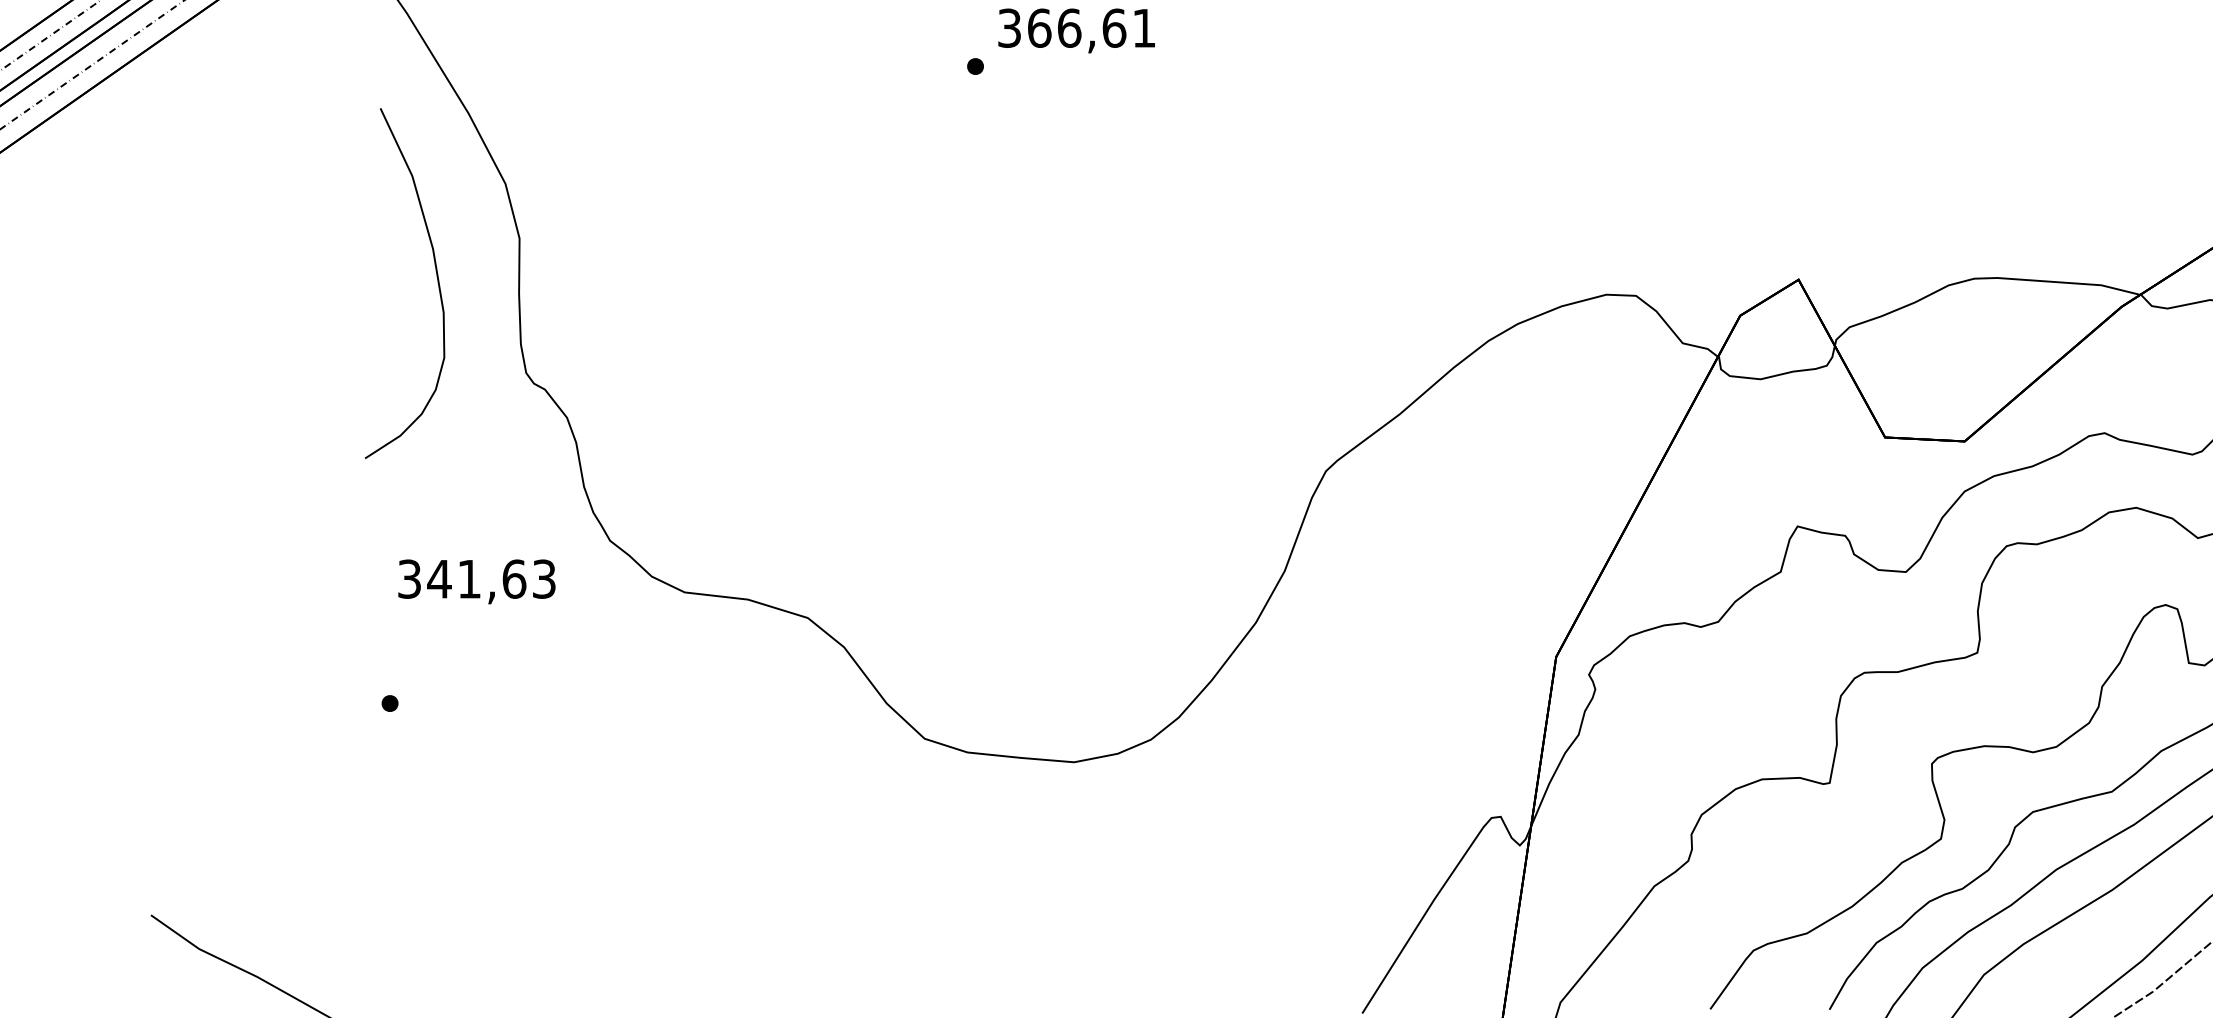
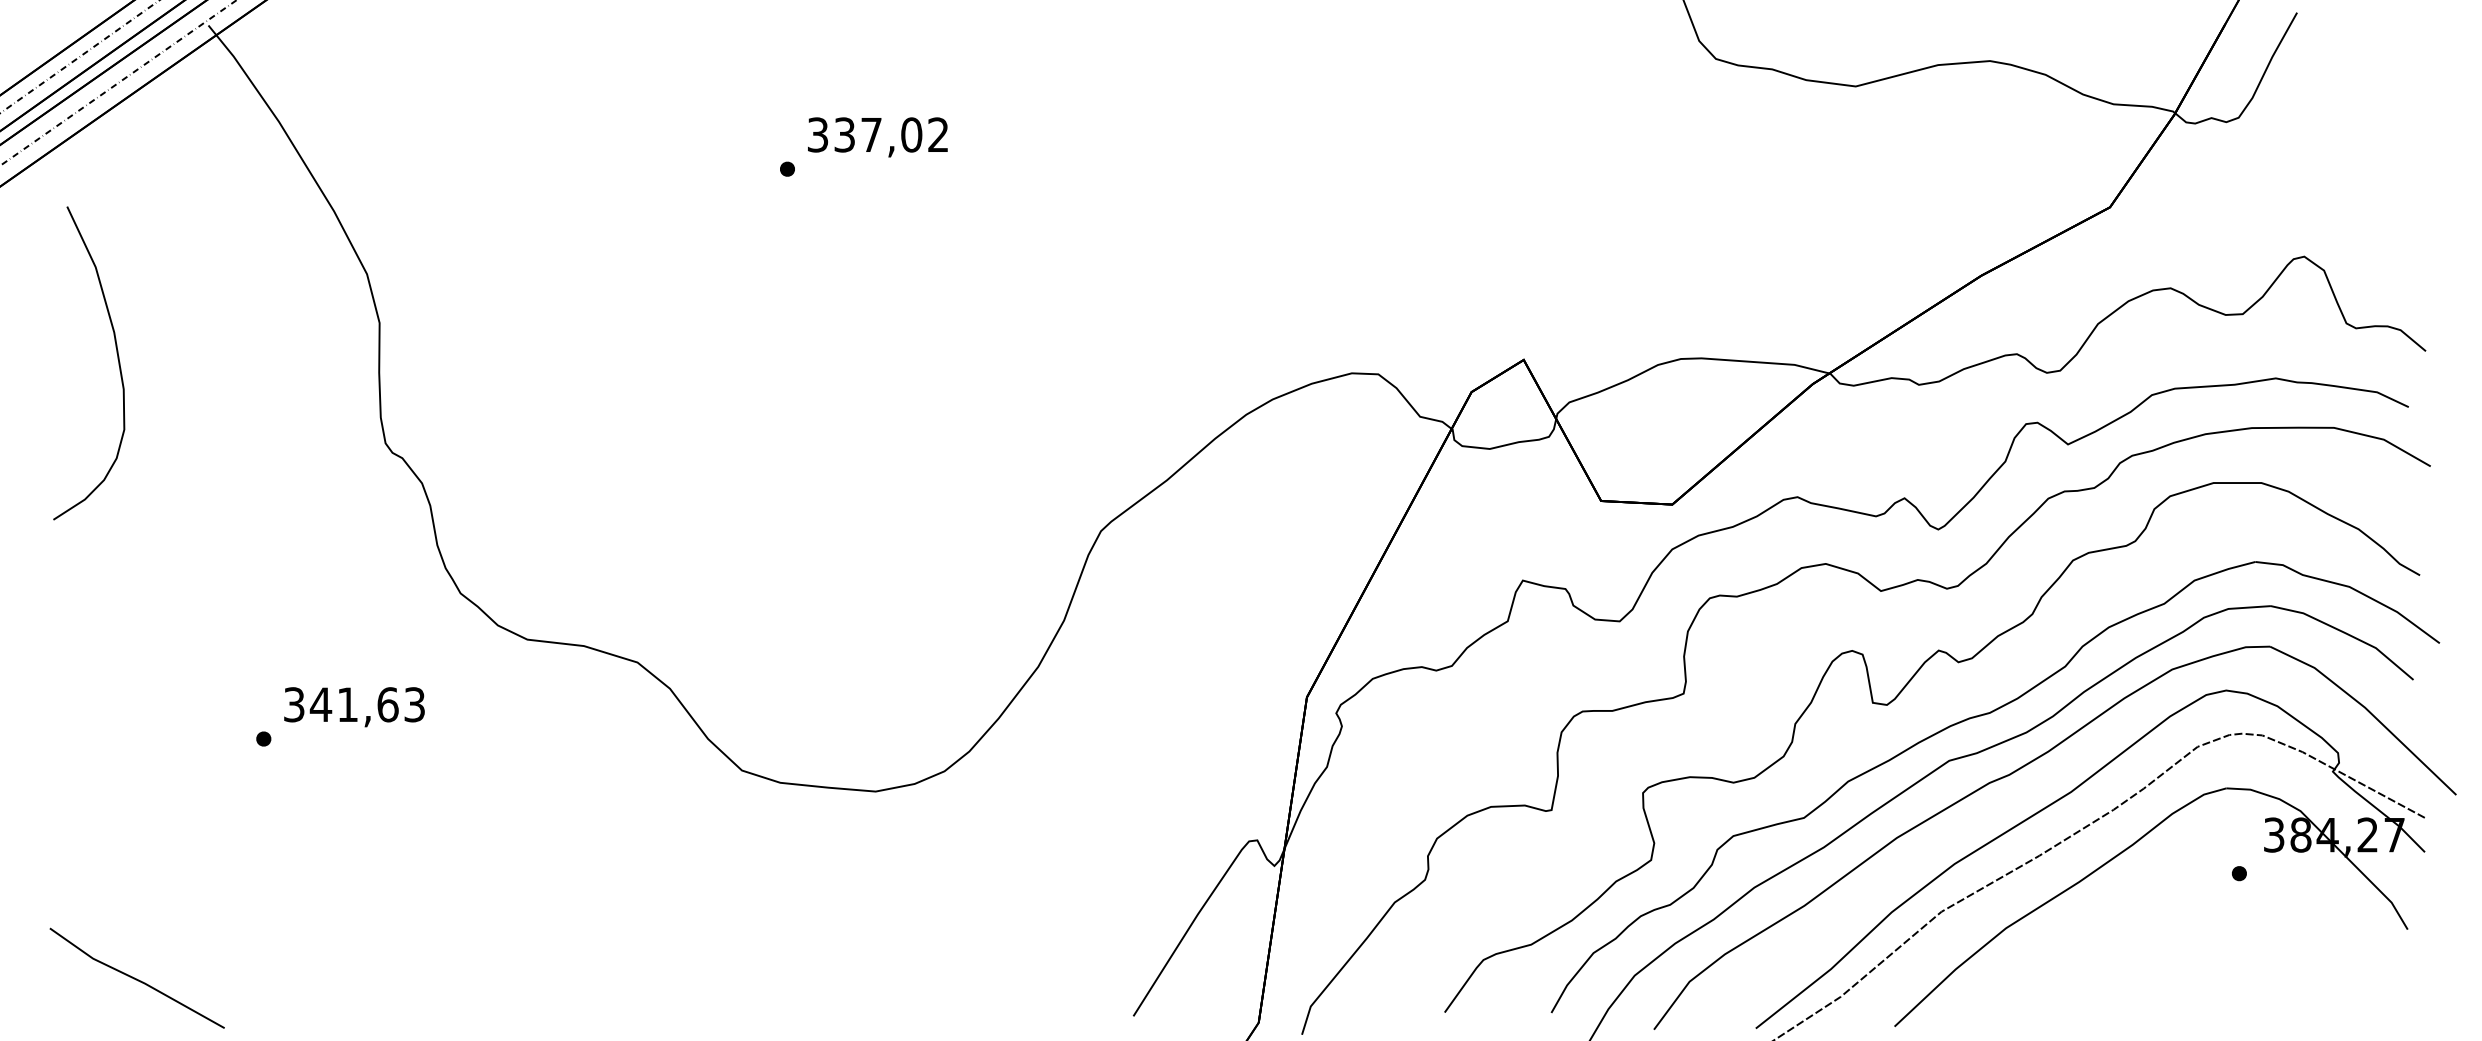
text: (1091, 27) -> (891, 134), 366,61 -> 337,02
curve: (436, 279) -> (117, 359), moved
text: (476, 582) -> (354, 707), moved

